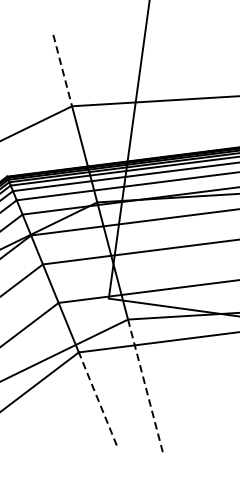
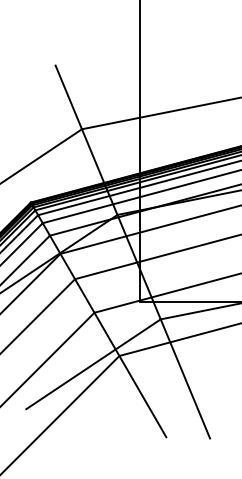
line: (62, 70) -> (68, 97), dashed -> solid
line: (145, 387) -> (185, 379), dashed -> solid
line: (97, 398) -> (142, 396), dashed -> solid

